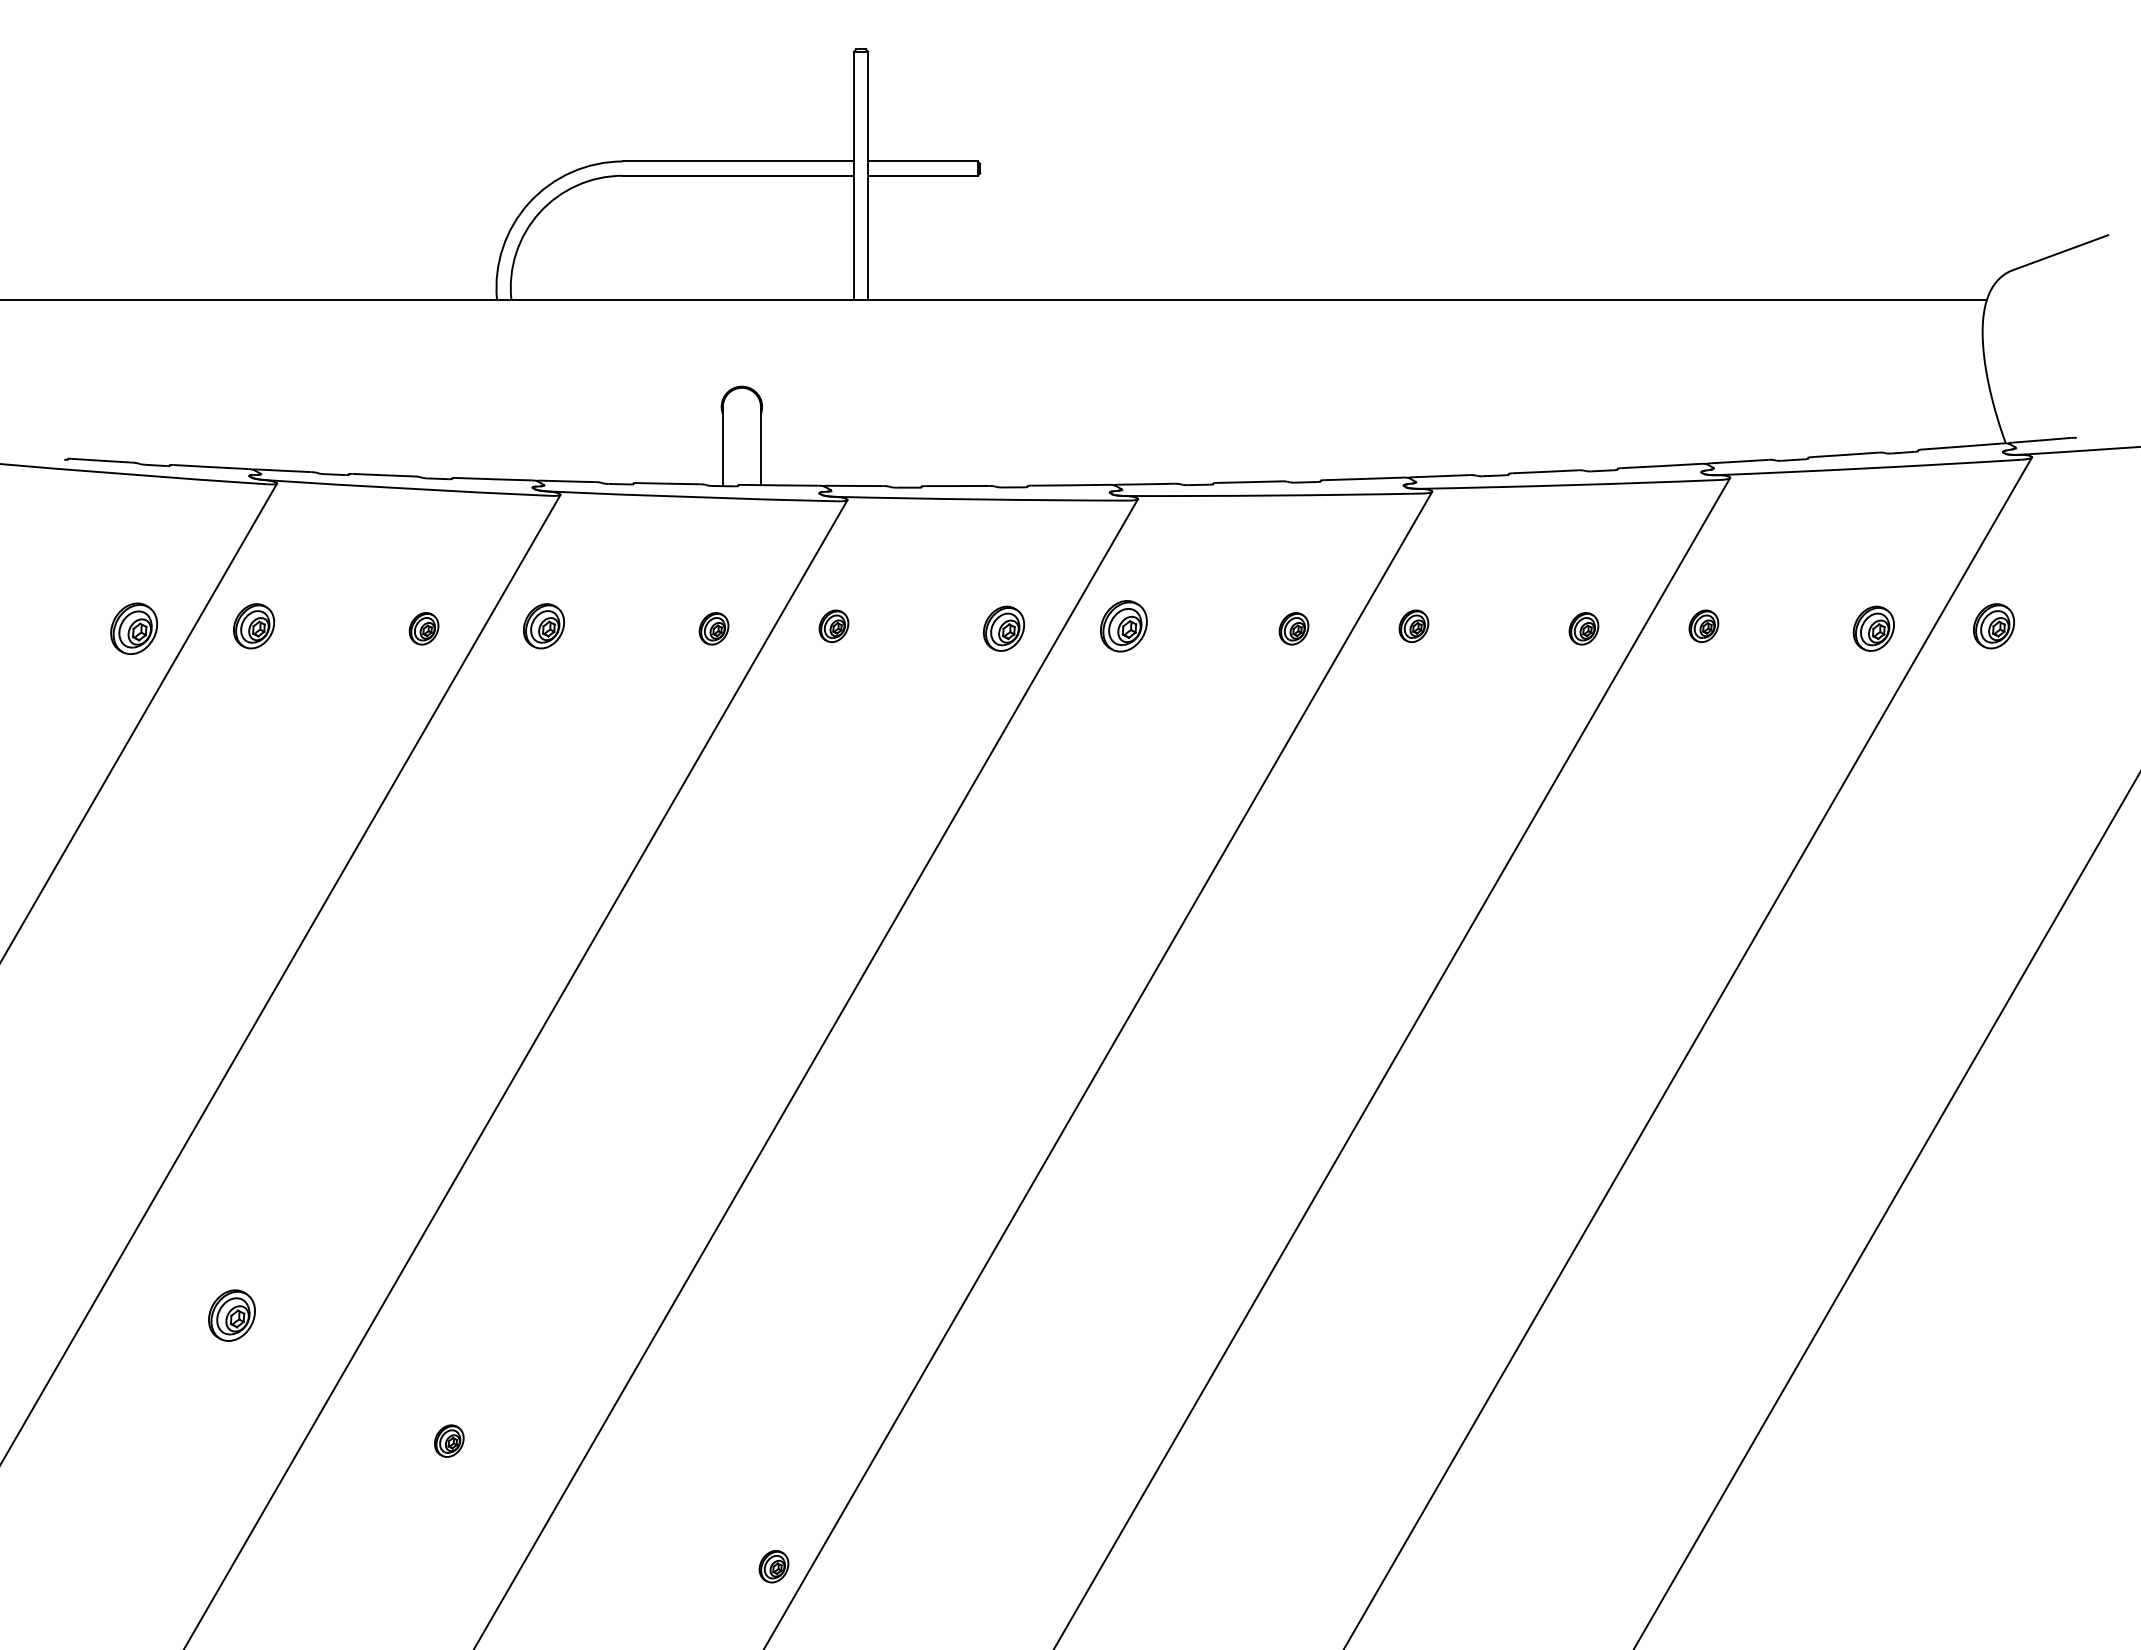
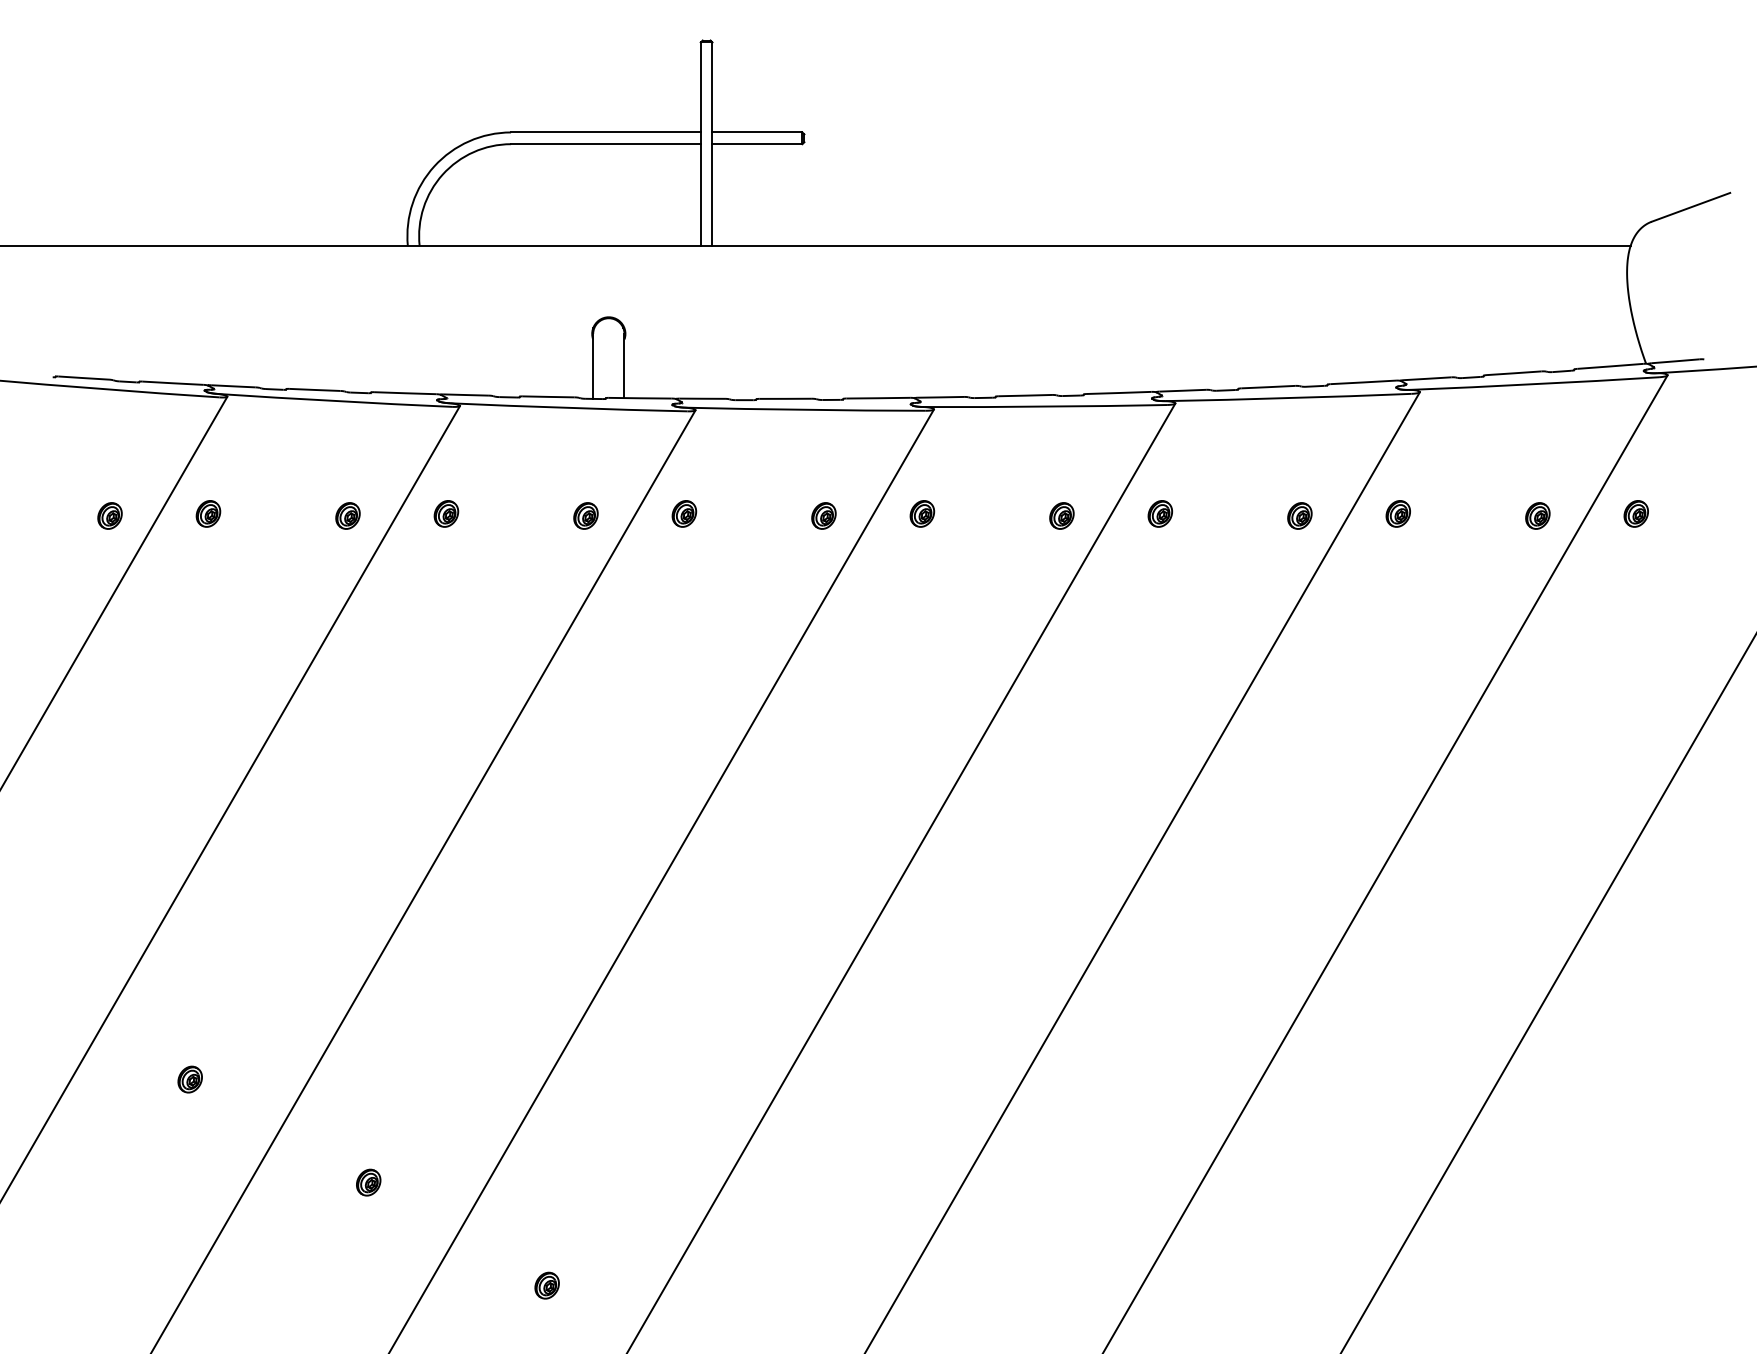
part: (254, 625) -> (208, 513), size x0.71
part: (544, 625) -> (446, 513), size x0.71
part: (1124, 625) -> (922, 513), size x0.62
part: (1992, 625) -> (1635, 513), size x0.71
part: (133, 628) -> (109, 515), size x0.62
part: (1003, 628) -> (823, 515), size x0.71
part: (1873, 628) -> (1537, 515), size x0.71
part: (230, 1315) -> (189, 1079), size x0.62
part: (773, 1566) -> (546, 1285), moved

